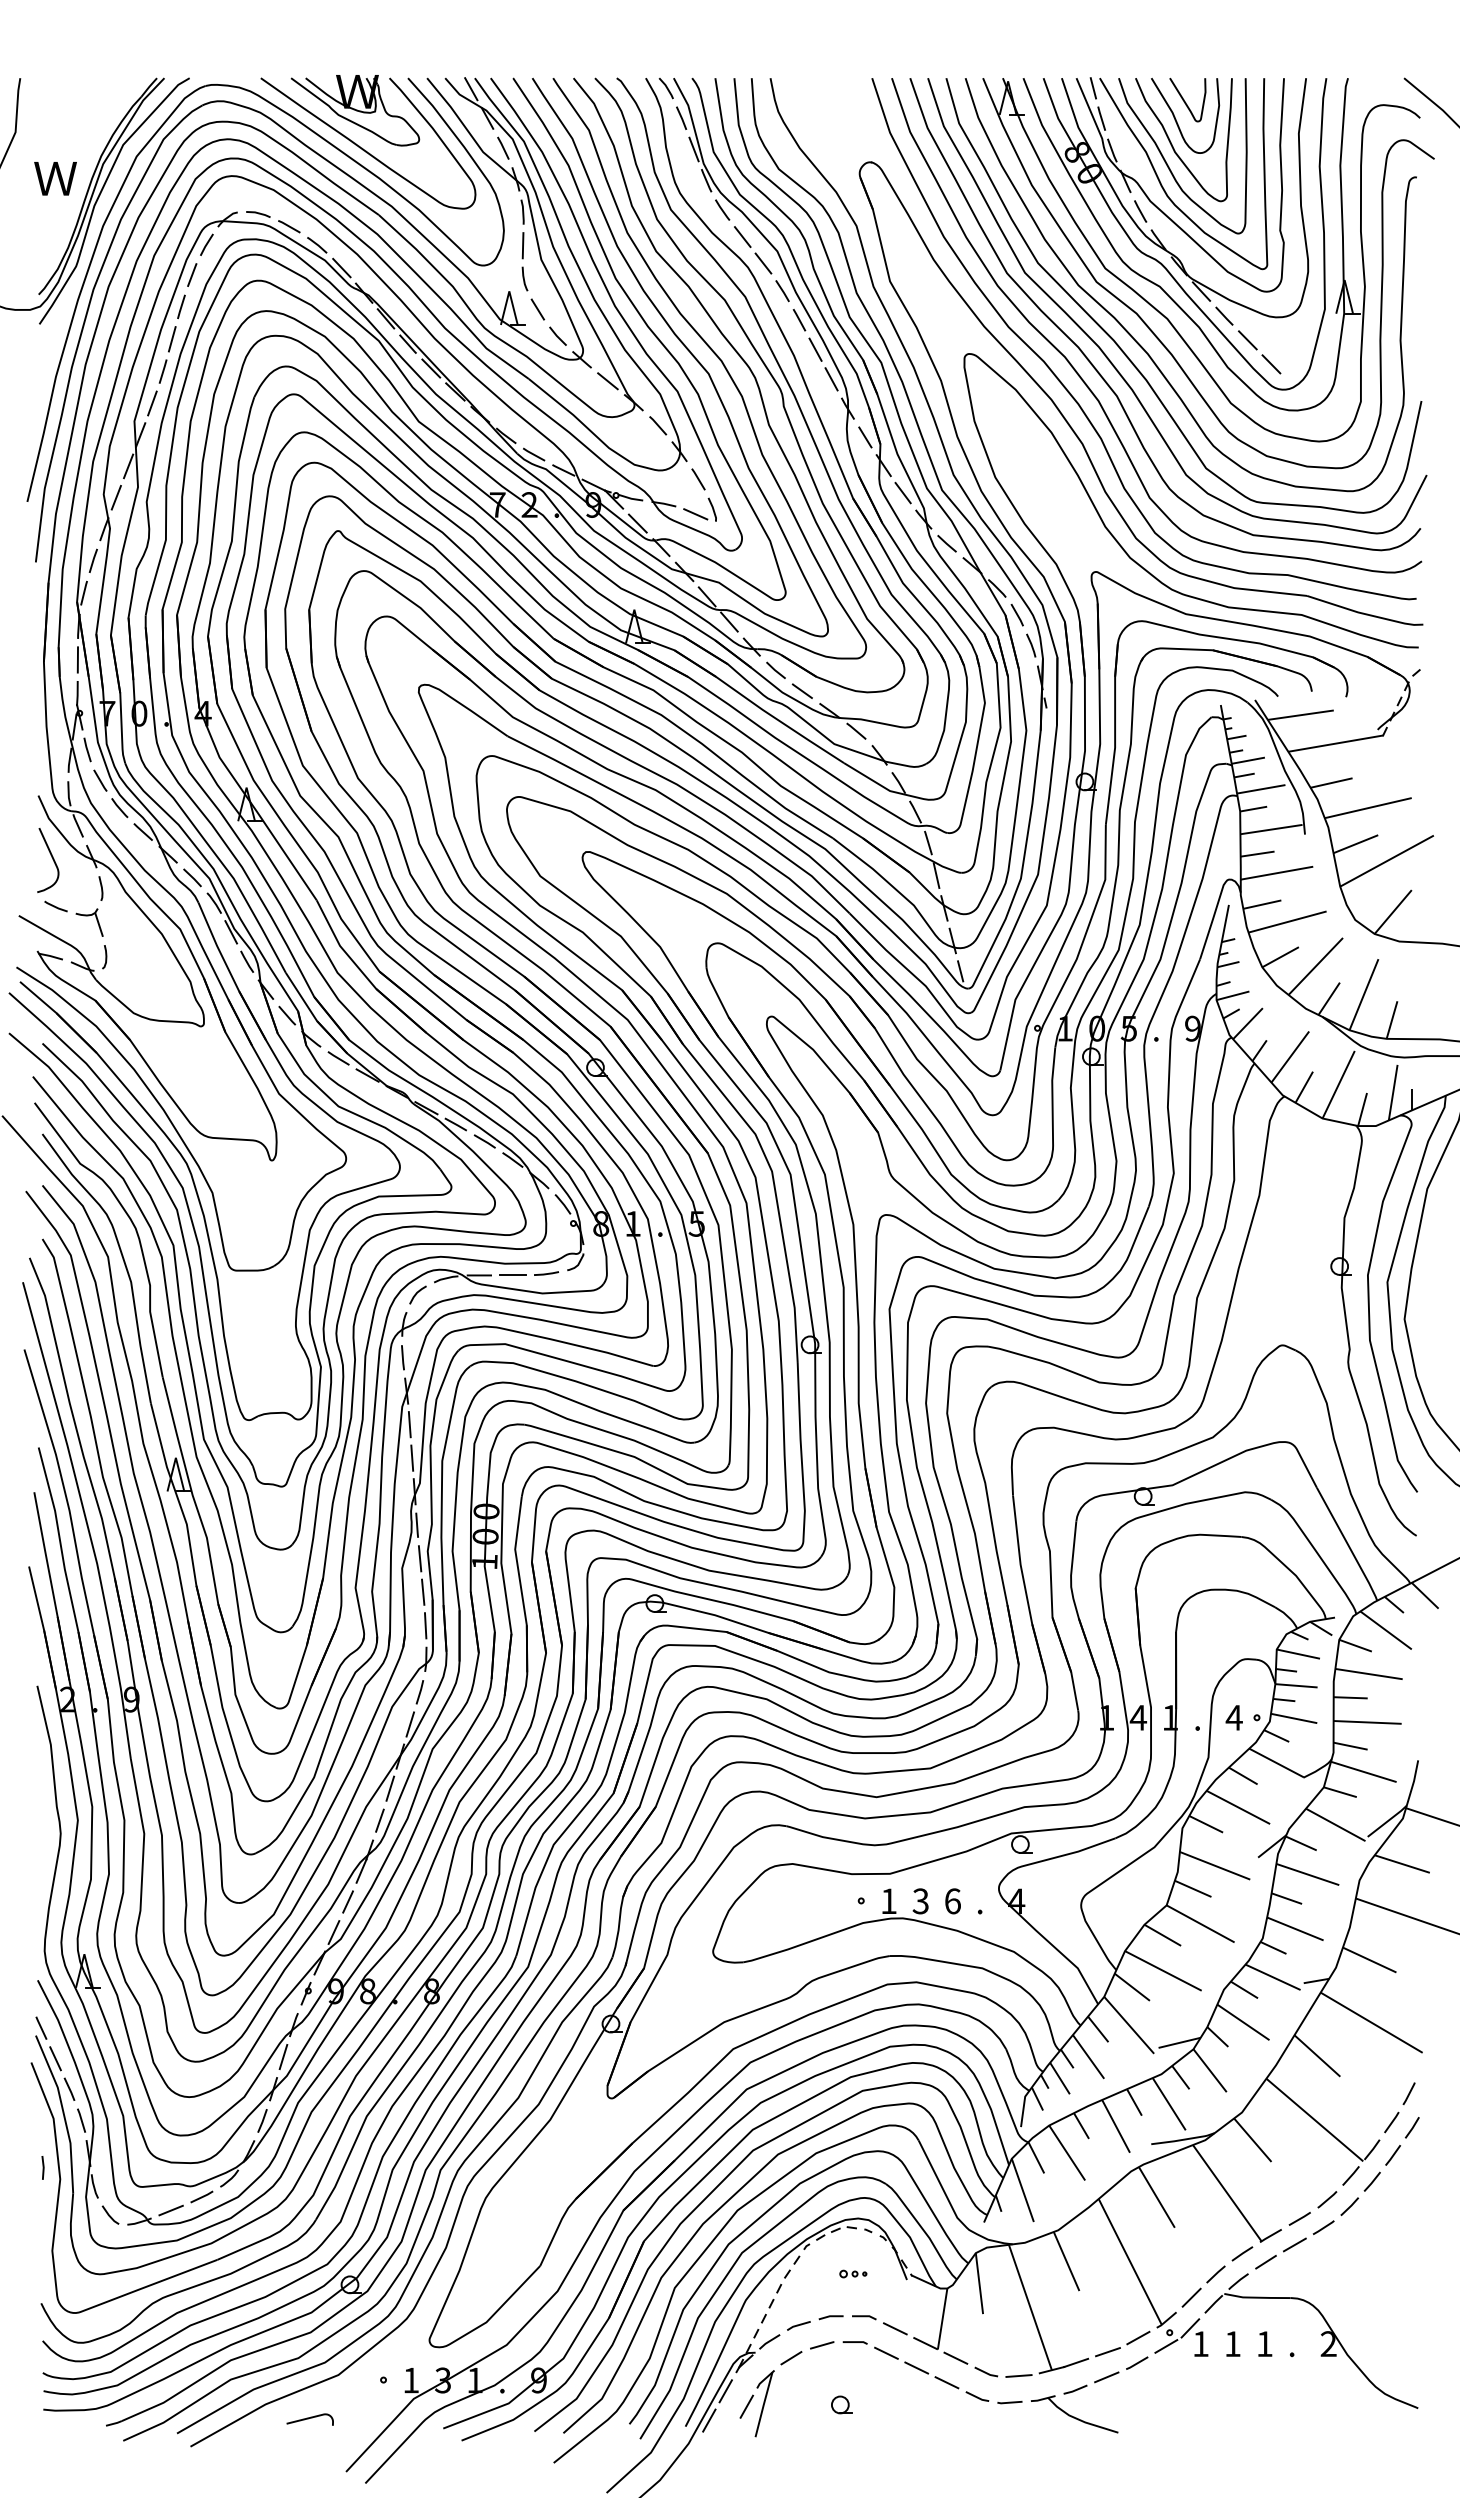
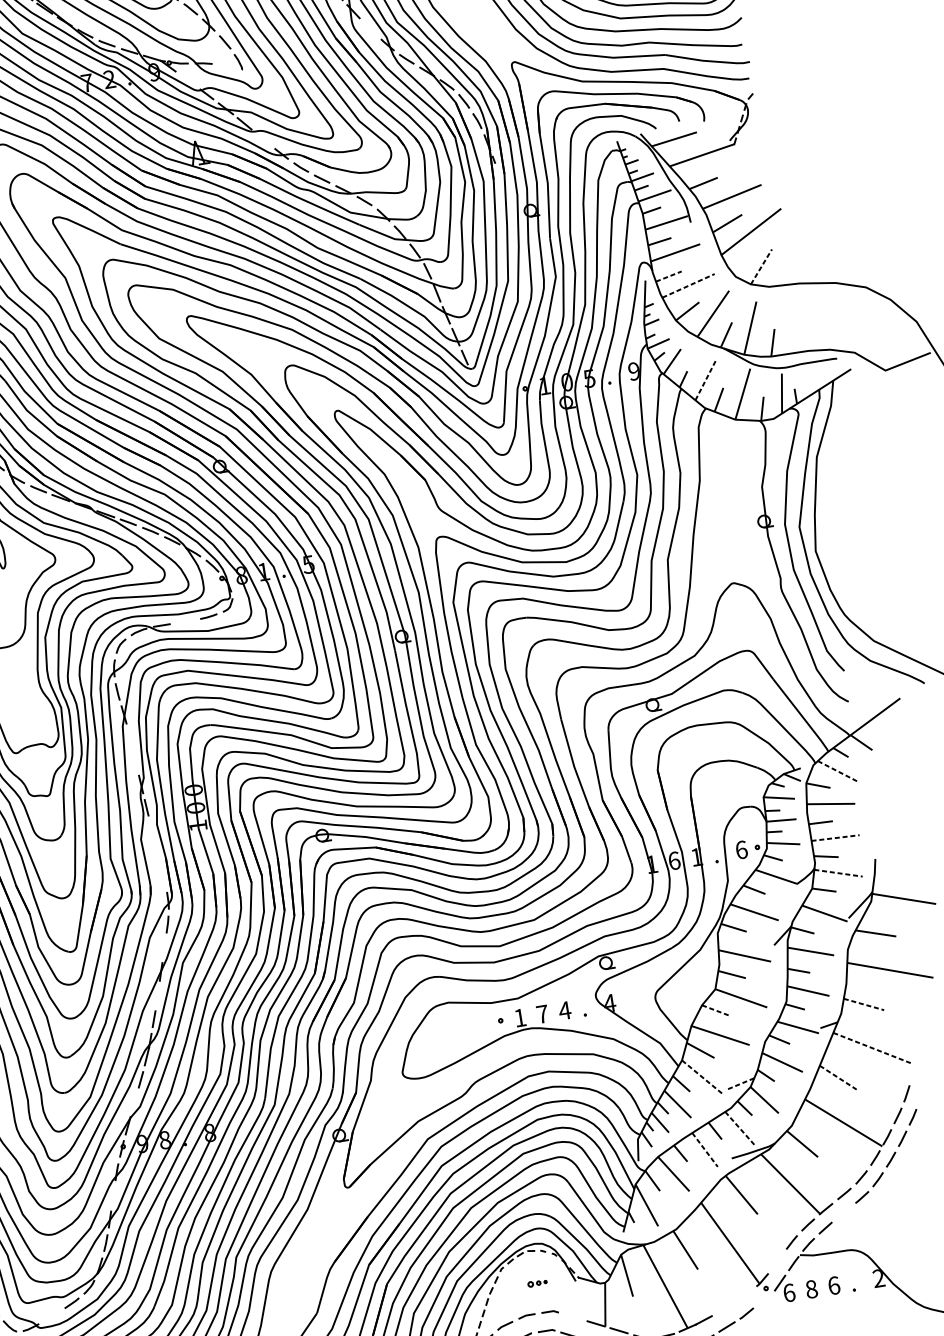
line: (902, 492) -> (369, 28), removed
line: (695, 514) -> (227, 67), removed
line: (637, 523) -> (187, 80), removed
line: (729, 621) -> (263, 138), removed
line: (1262, 904) -> (668, 276), solid -> dashed
line: (1393, 912) -> (761, 267), solid -> dashed
line: (1288, 921) -> (689, 285), solid -> dashed
line: (1290, 1057) -> (705, 380), solid -> dashed
line: (512, 1275) -> (185, 621), removed
line: (409, 1424) -> (129, 737), removed
line: (412, 1457) -> (135, 760), removed
line: (419, 1558) -> (152, 830), removed
line: (423, 1591) -> (158, 853), removed
line: (425, 1625) -> (163, 877), removed
line: (1386, 1630) -> (838, 771), solid -> dashed
text: (1138, 1717) -> (674, 860), 4 -> 6
text: (1233, 1717) -> (740, 849), 4 -> 6
line: (1368, 1722) -> (836, 838), solid -> dashed
line: (410, 1724) -> (164, 948), removed
line: (1364, 1772) -> (839, 873), solid -> dashed
line: (390, 1788) -> (157, 995), removed
text: (920, 1901) -> (542, 1014), 3 -> 7
text: (952, 1901) -> (564, 1010), 6 -> 4
line: (333, 1932) -> (134, 1102), removed
line: (1163, 1935) -> (716, 1010), solid -> dashed
line: (1370, 1960) -> (864, 1004), solid -> dashed
line: (1372, 2022) -> (873, 1047), solid -> dashed
line: (1129, 2025) -> (703, 1077), solid -> dashed
line: (1179, 2042) -> (740, 1083), solid -> dashed
line: (1317, 2055) -> (838, 1077), solid -> dashed
line: (283, 2056) -> (113, 1195), removed
line: (1169, 2104) -> (740, 1128), solid -> dashed
line: (1116, 2126) -> (705, 1149), solid -> dashed
line: (170, 2210) -> (51, 1316), removed
line: (1294, 2244) -> (843, 1212), removed
line: (1191, 2297) -> (777, 1261), removed
line: (895, 2328) -> (573, 1316), removed
line: (1138, 2337) -> (744, 1295), removed
text: (1200, 2344) -> (789, 1293), 1 -> 6
text: (1232, 2344) -> (811, 1289), 1 -> 8
text: (1264, 2344) -> (833, 1286), 1 -> 6
line: (1166, 2346) -> (765, 1298), removed
line: (1107, 2352) -> (724, 1309), removed

